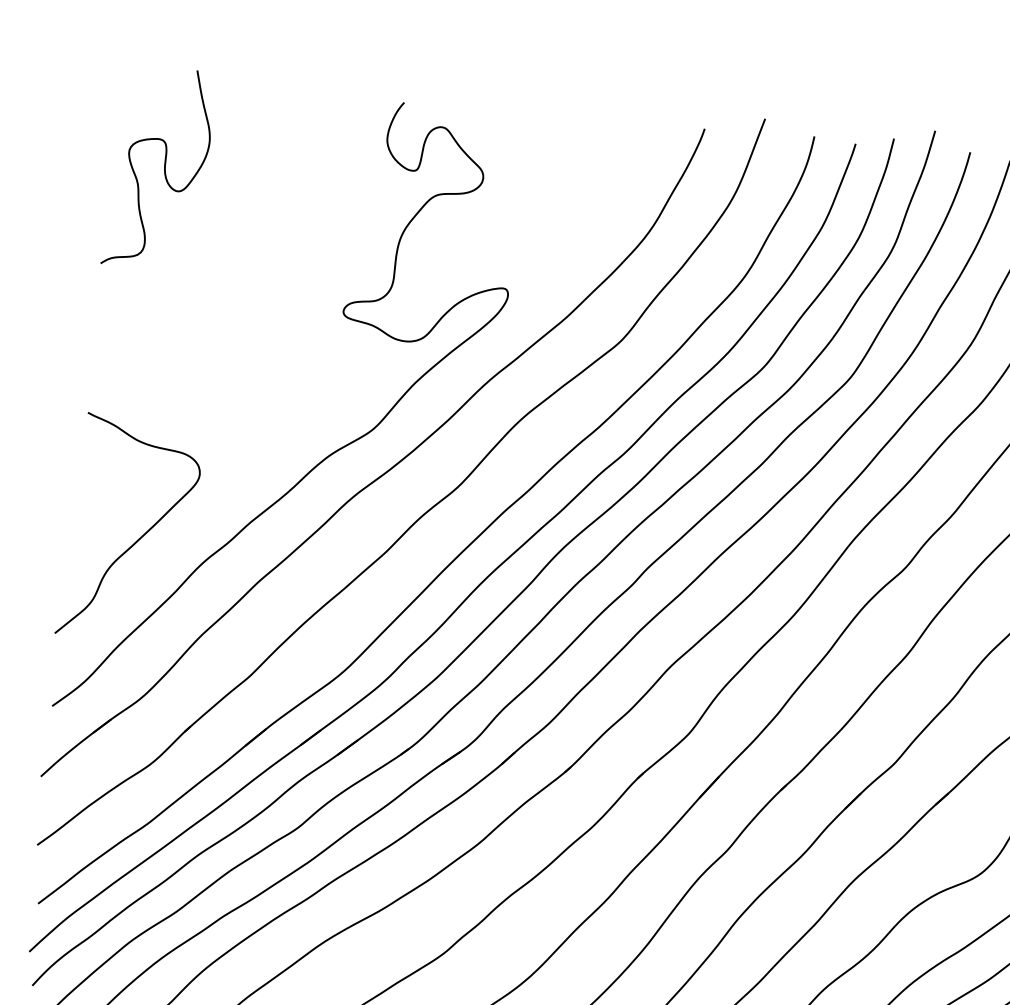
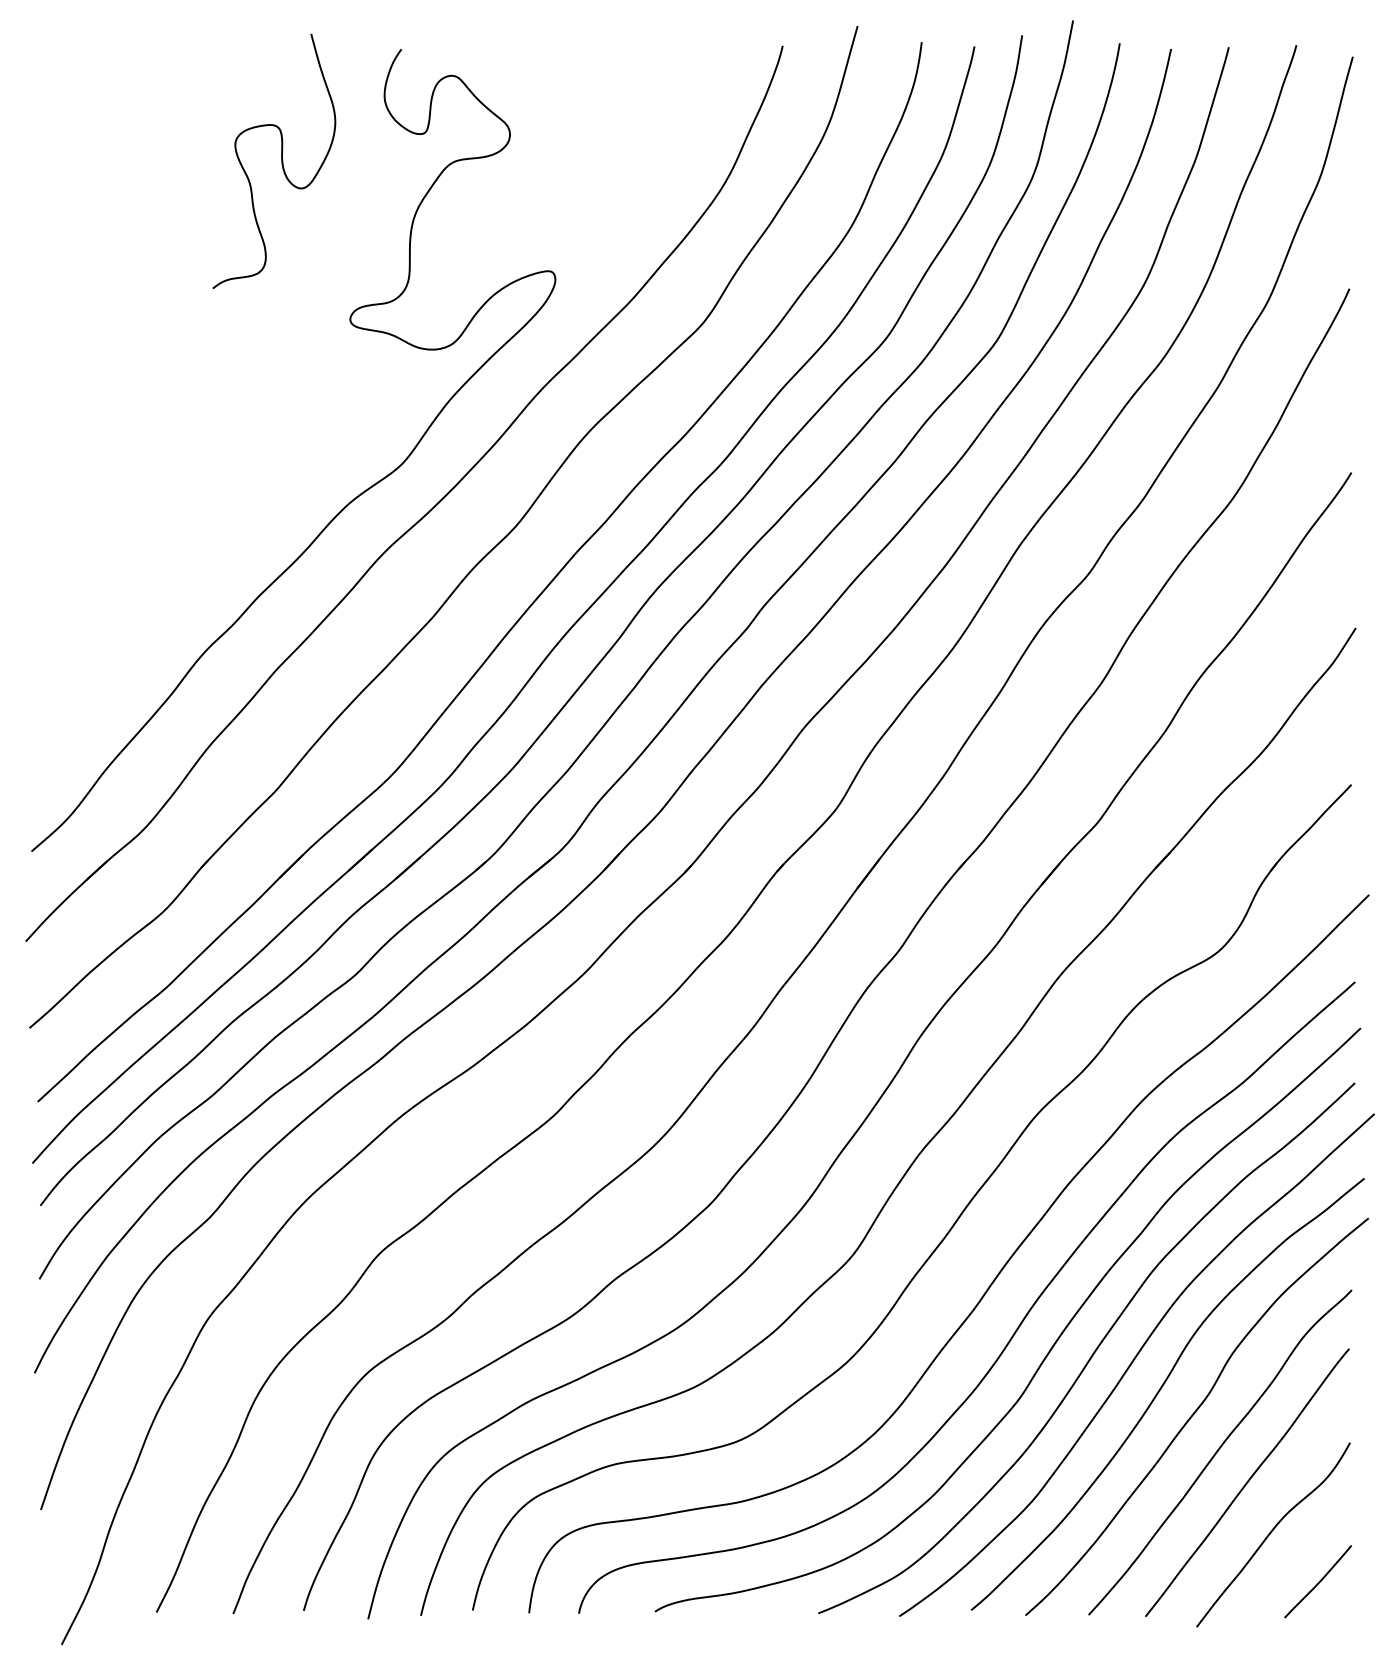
curve: (164, 168) -> (281, 161), moved
curve: (139, 537) -> (121, 628), removed

